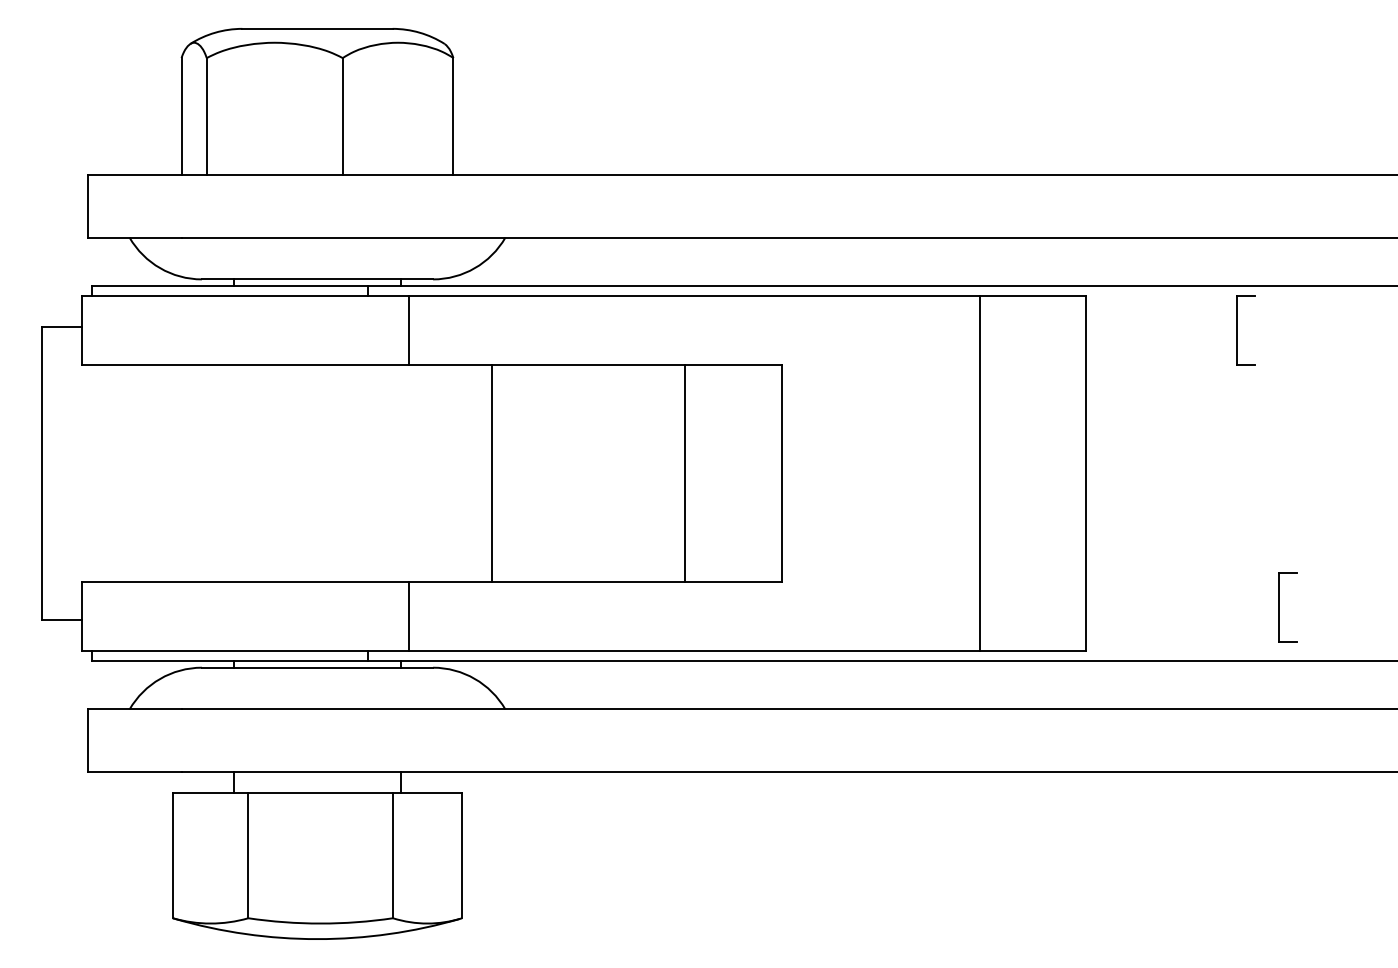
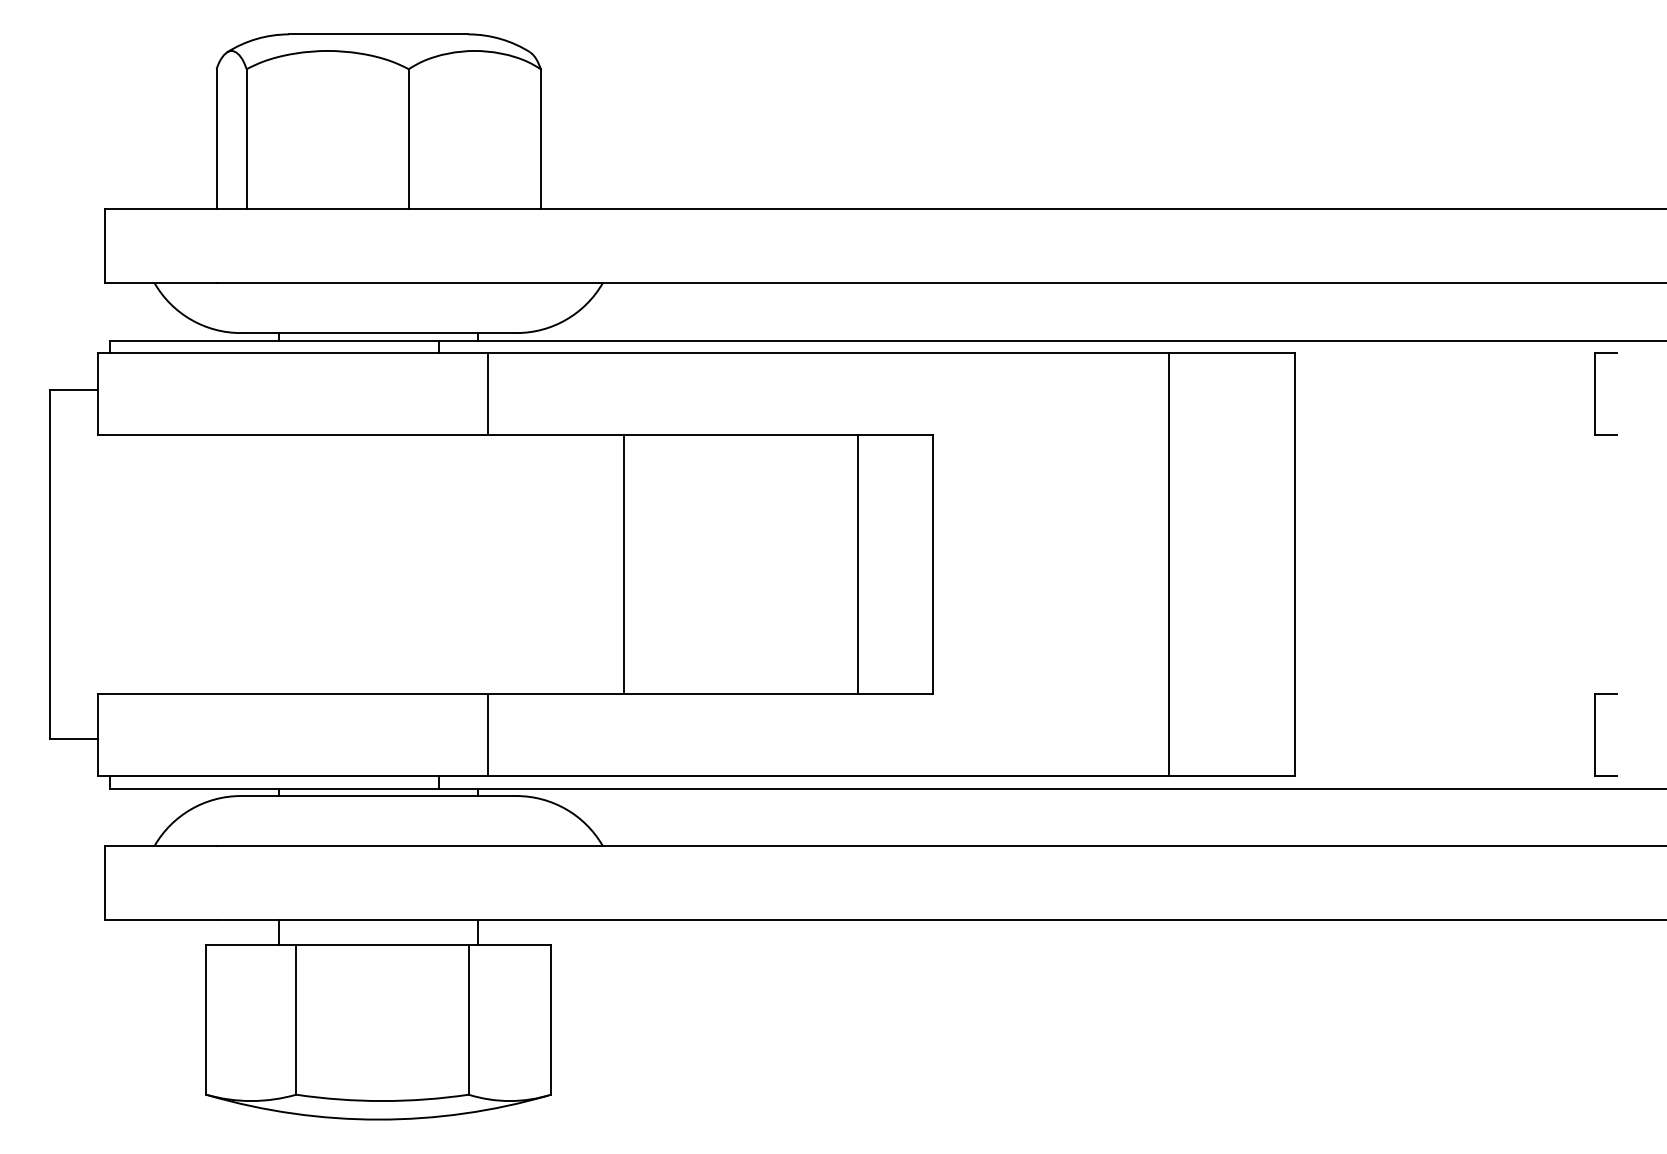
part: (1237, 330) -> (1595, 393), moved
line: (491, 473) -> (623, 564), moved
line: (684, 473) -> (857, 564), moved
part: (1279, 607) -> (1595, 734), moved

